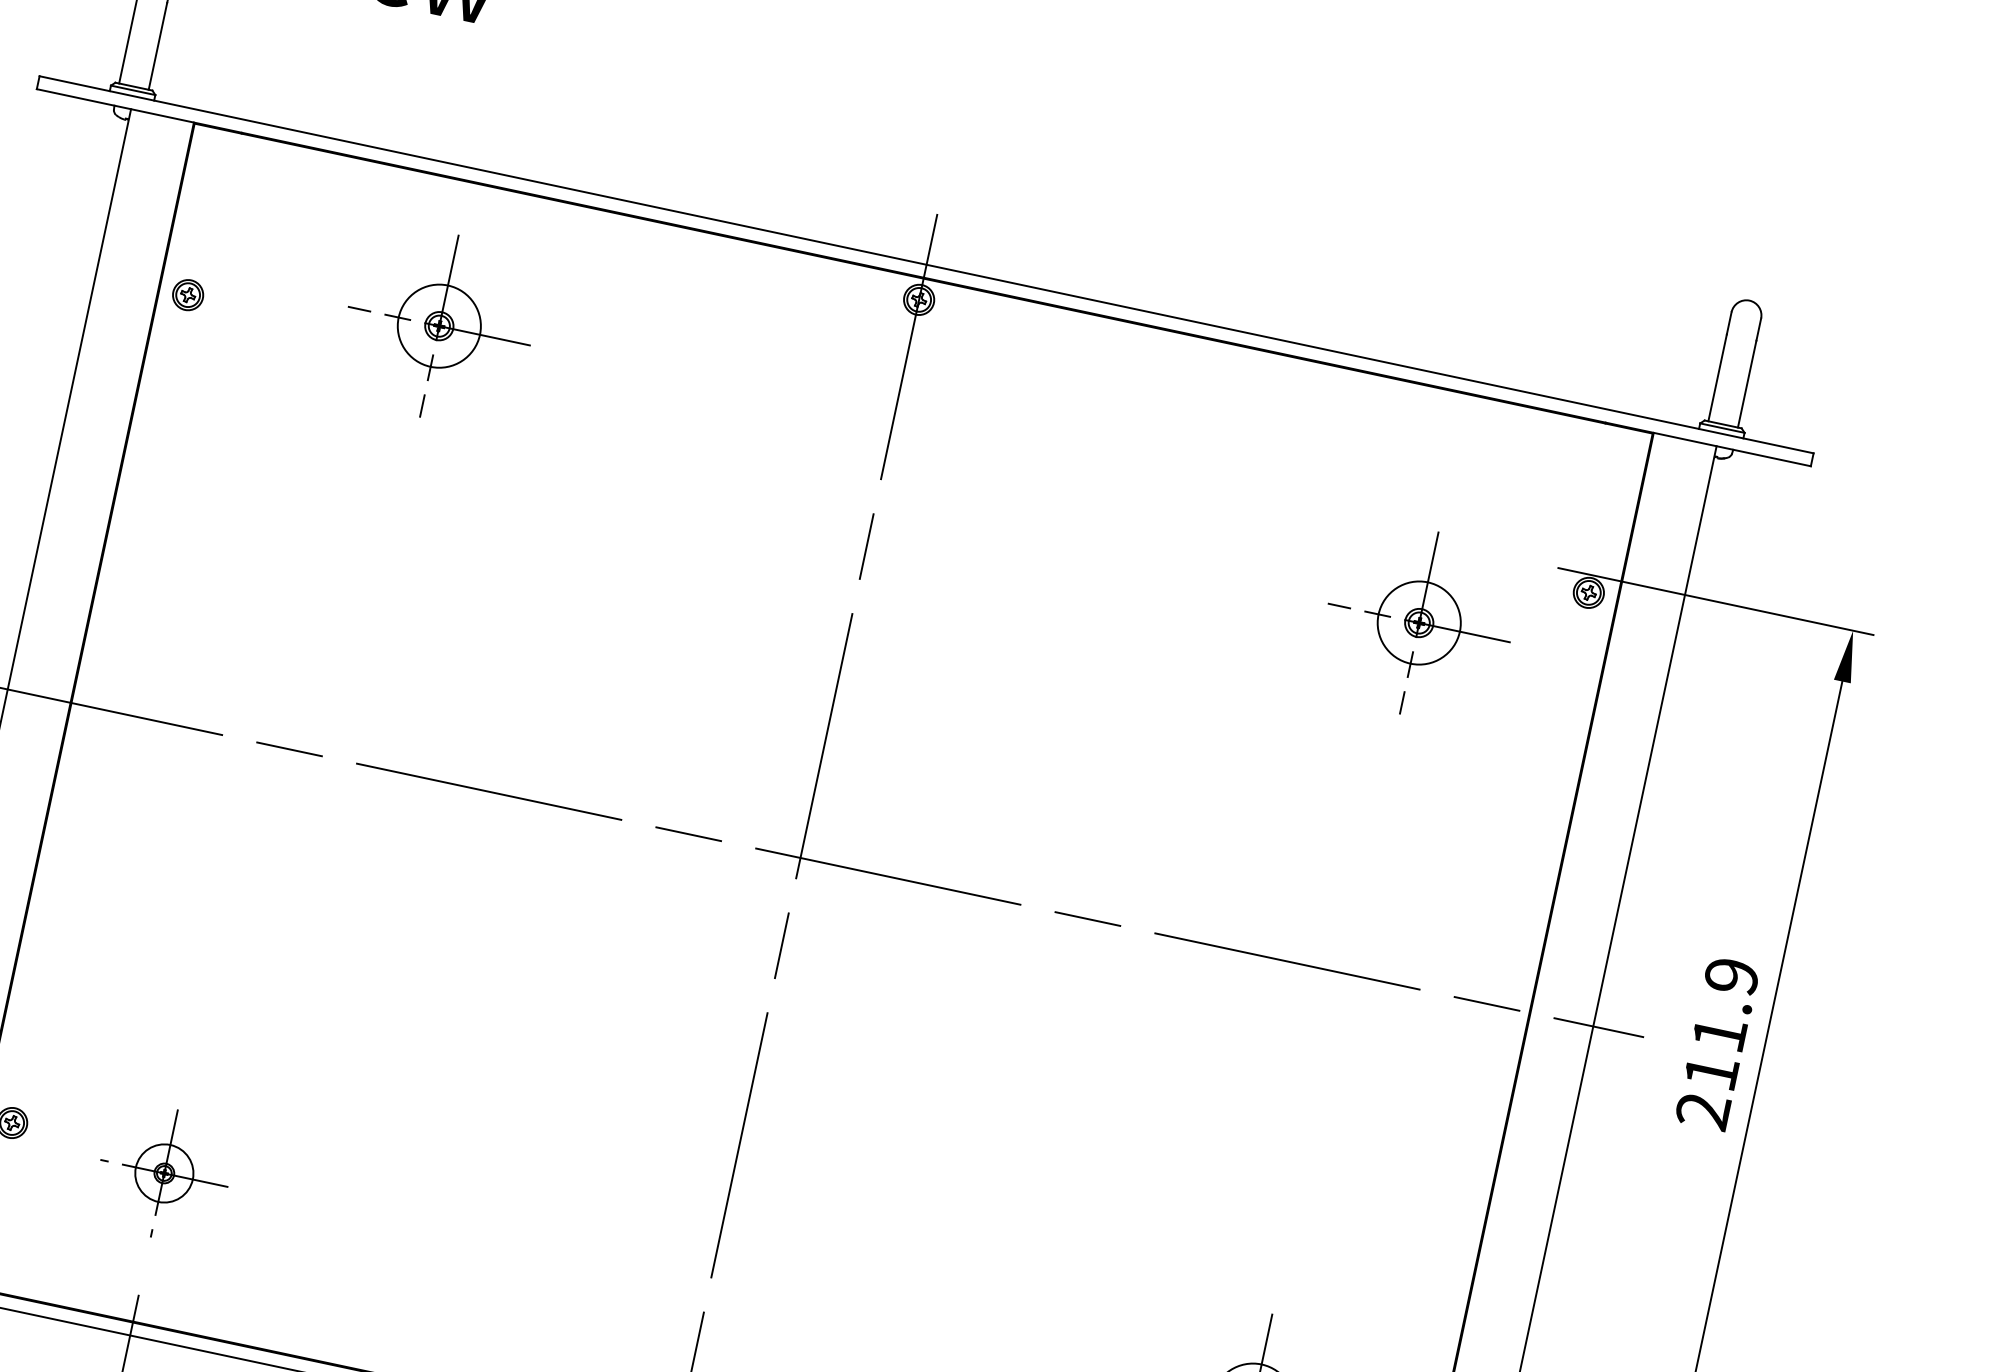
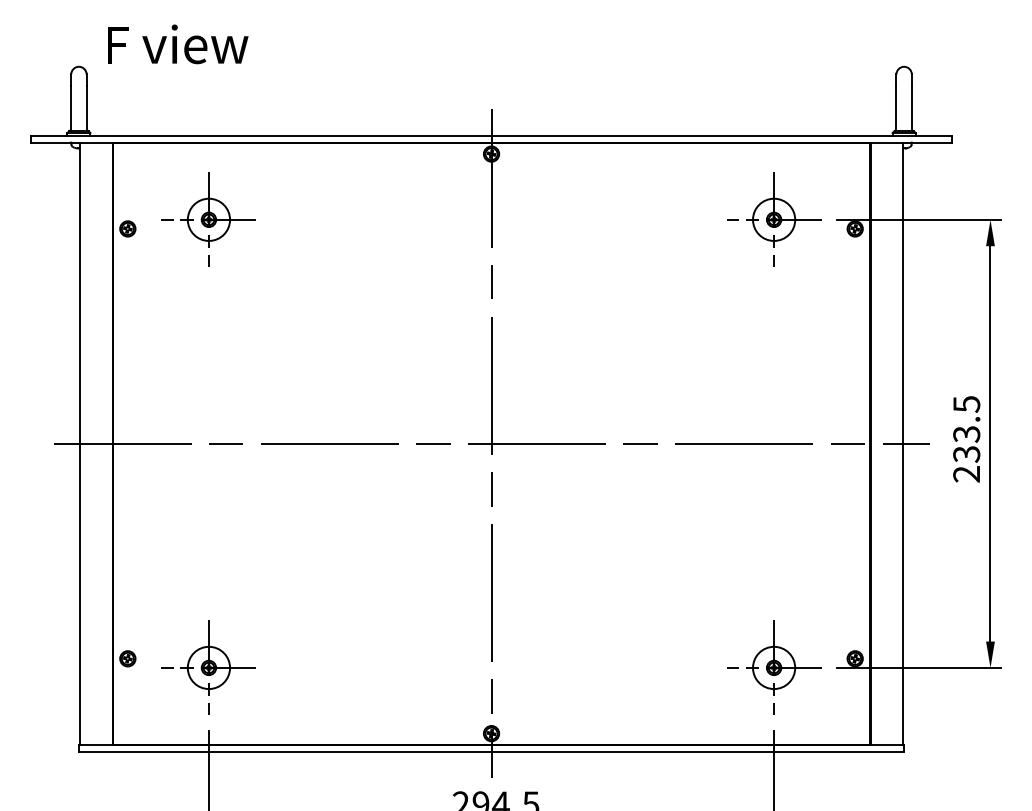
part: (438, 325) -> (208, 219), moved
part: (1420, 622) -> (774, 219), moved
text: (1721, 1024) -> (966, 429), 211.9 -> 233.5
part: (163, 1172) -> (208, 667), size x1.43

